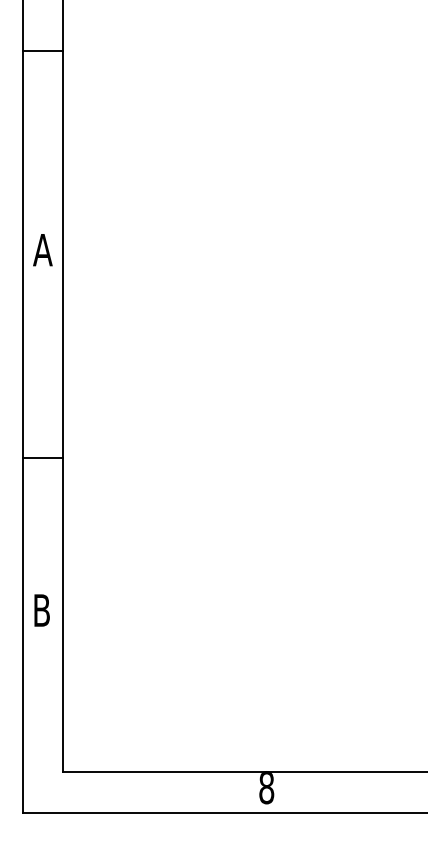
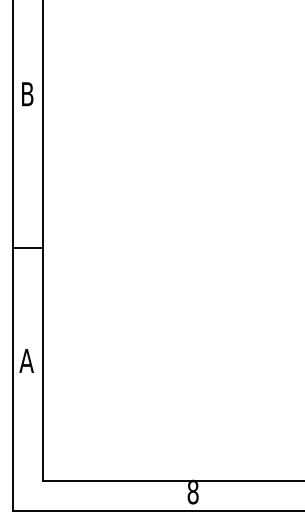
text: (42, 250) -> (27, 94), A -> B
text: (41, 610) -> (26, 360), B -> A

